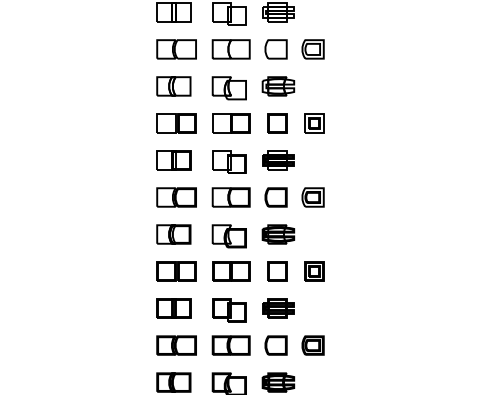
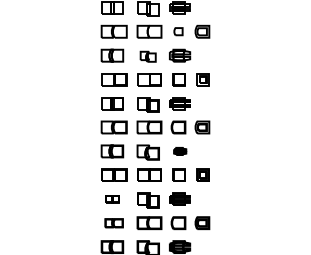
part: (276, 48) -> (178, 31), size x0.6
part: (228, 87) -> (147, 56), size x0.7
part: (279, 234) -> (180, 151), size x0.6
part: (173, 307) -> (112, 198), size x0.6
part: (175, 346) -> (113, 223), size x0.7

